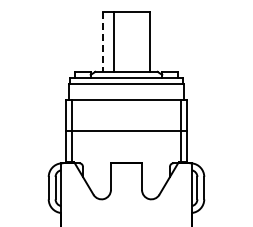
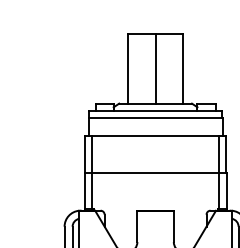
line: (103, 41) -> (128, 68), dashed -> solid
line: (113, 41) -> (155, 68), moved

